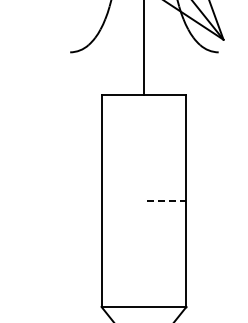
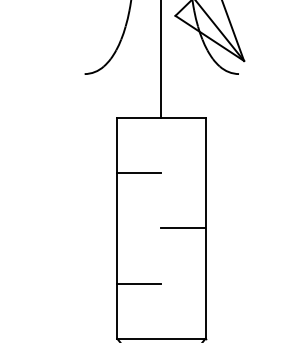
line: (122, 148) -> (139, 173), added
line: (164, 200) -> (182, 228), dashed -> solid
line: (122, 253) -> (139, 283), added

